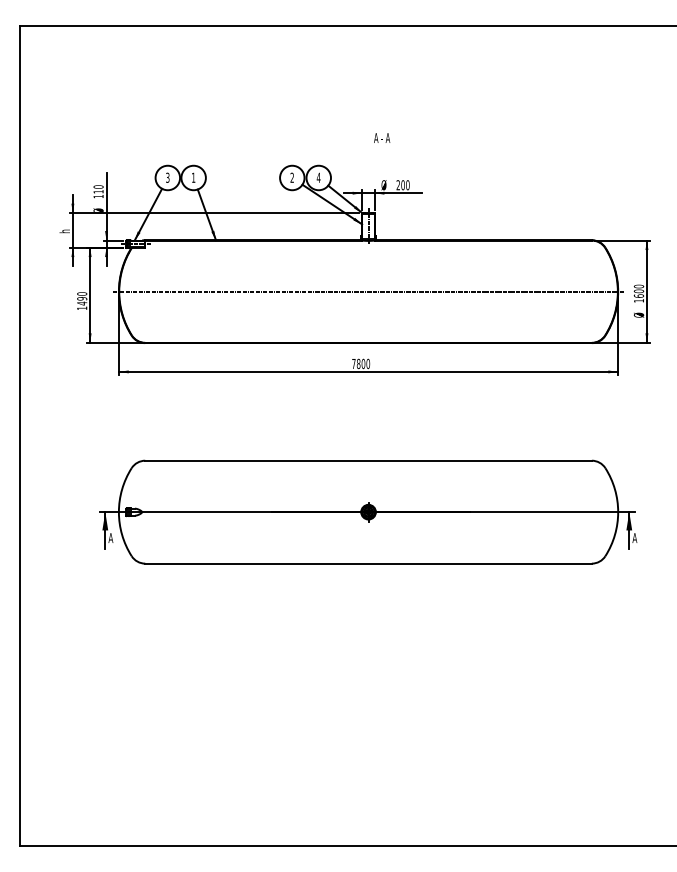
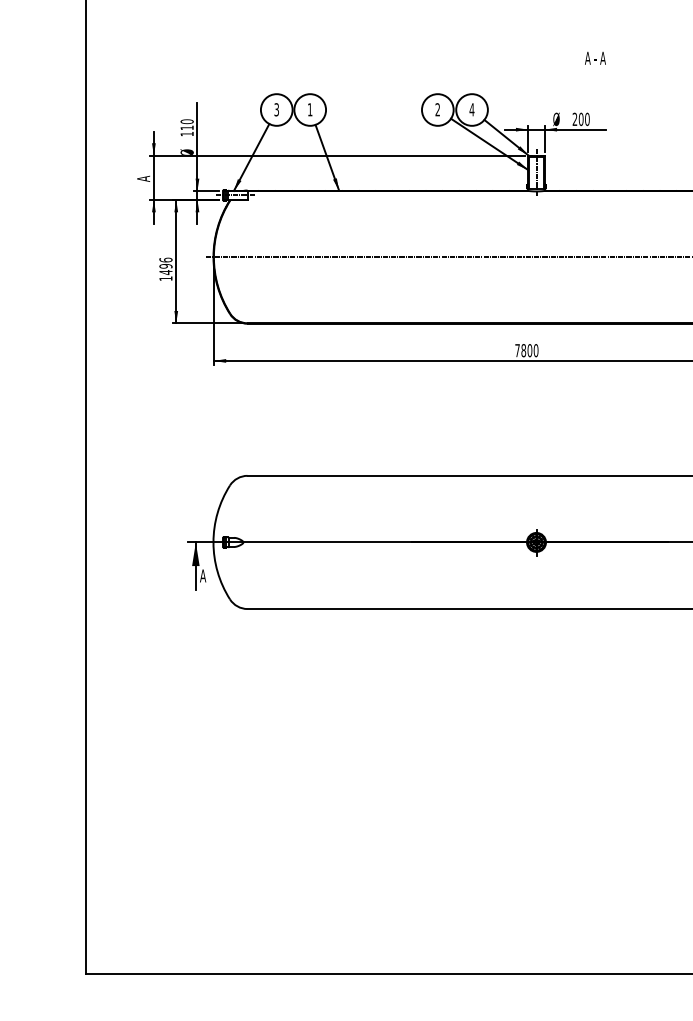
text: (382, 137) -> (595, 57), moved
text: (64, 230) -> (143, 177), h -> A
text: (81, 293) -> (165, 259), 1490 -> 1496

